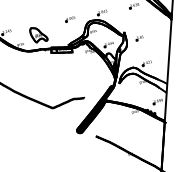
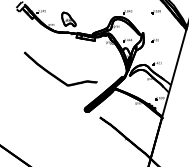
part: (69, 20) -> (98, 12), removed

